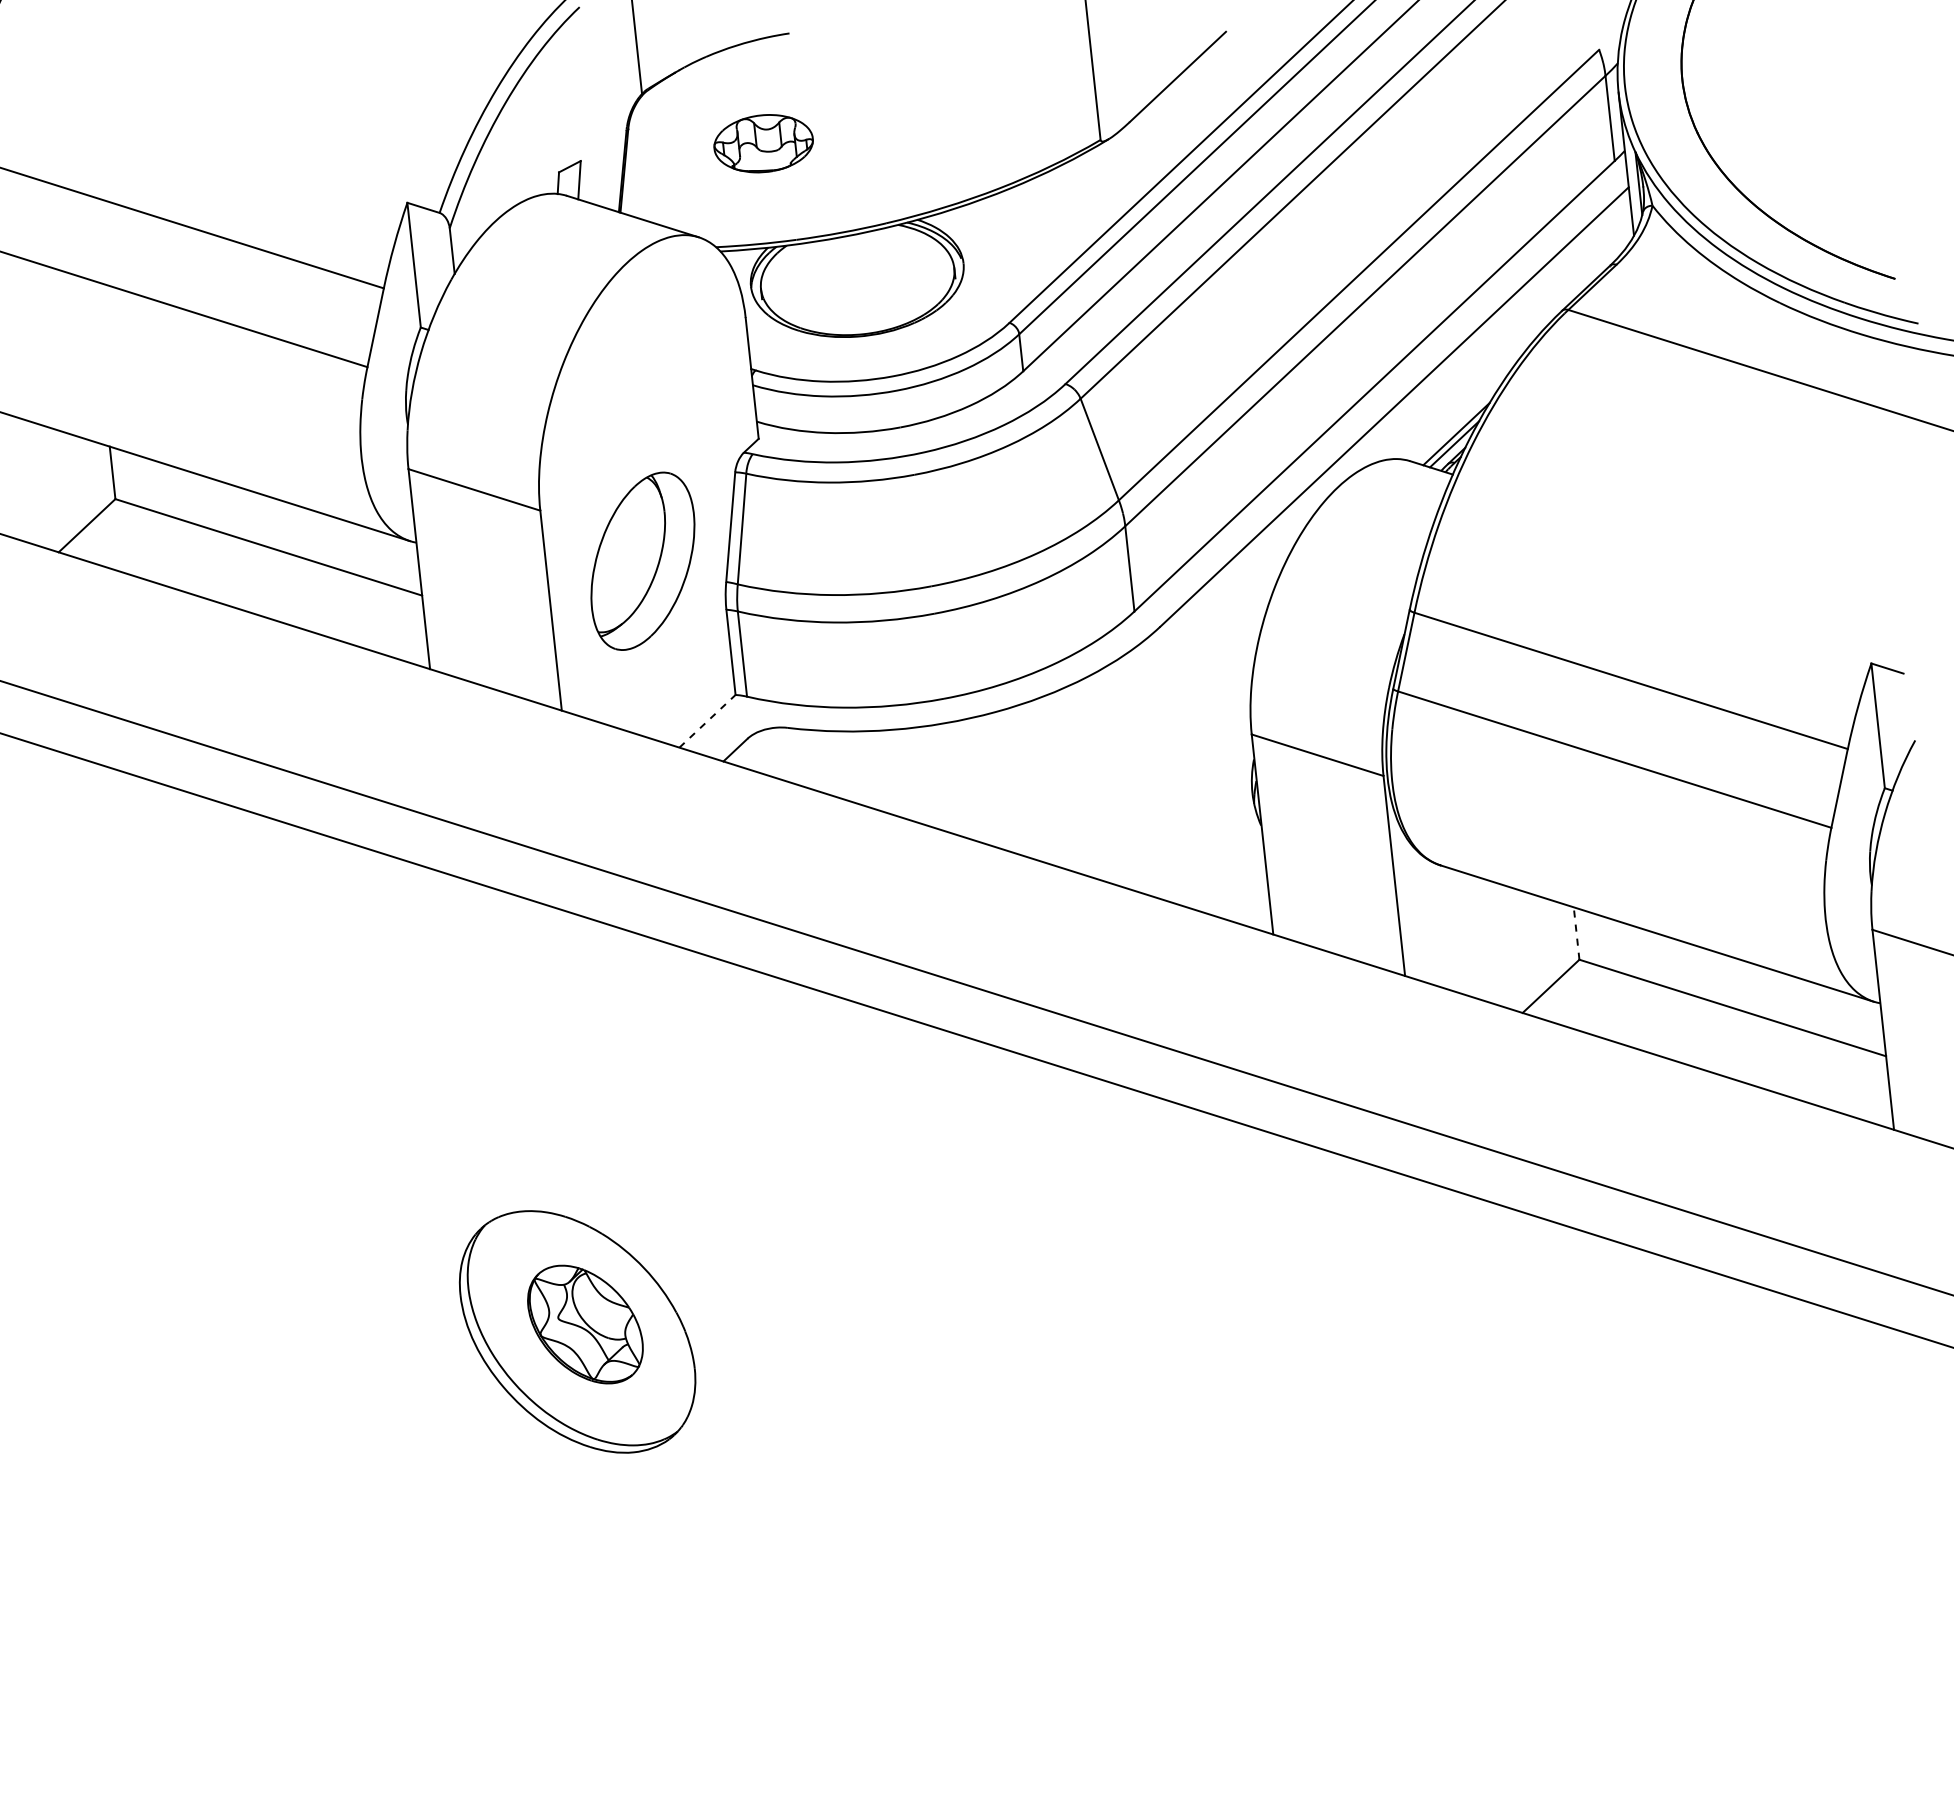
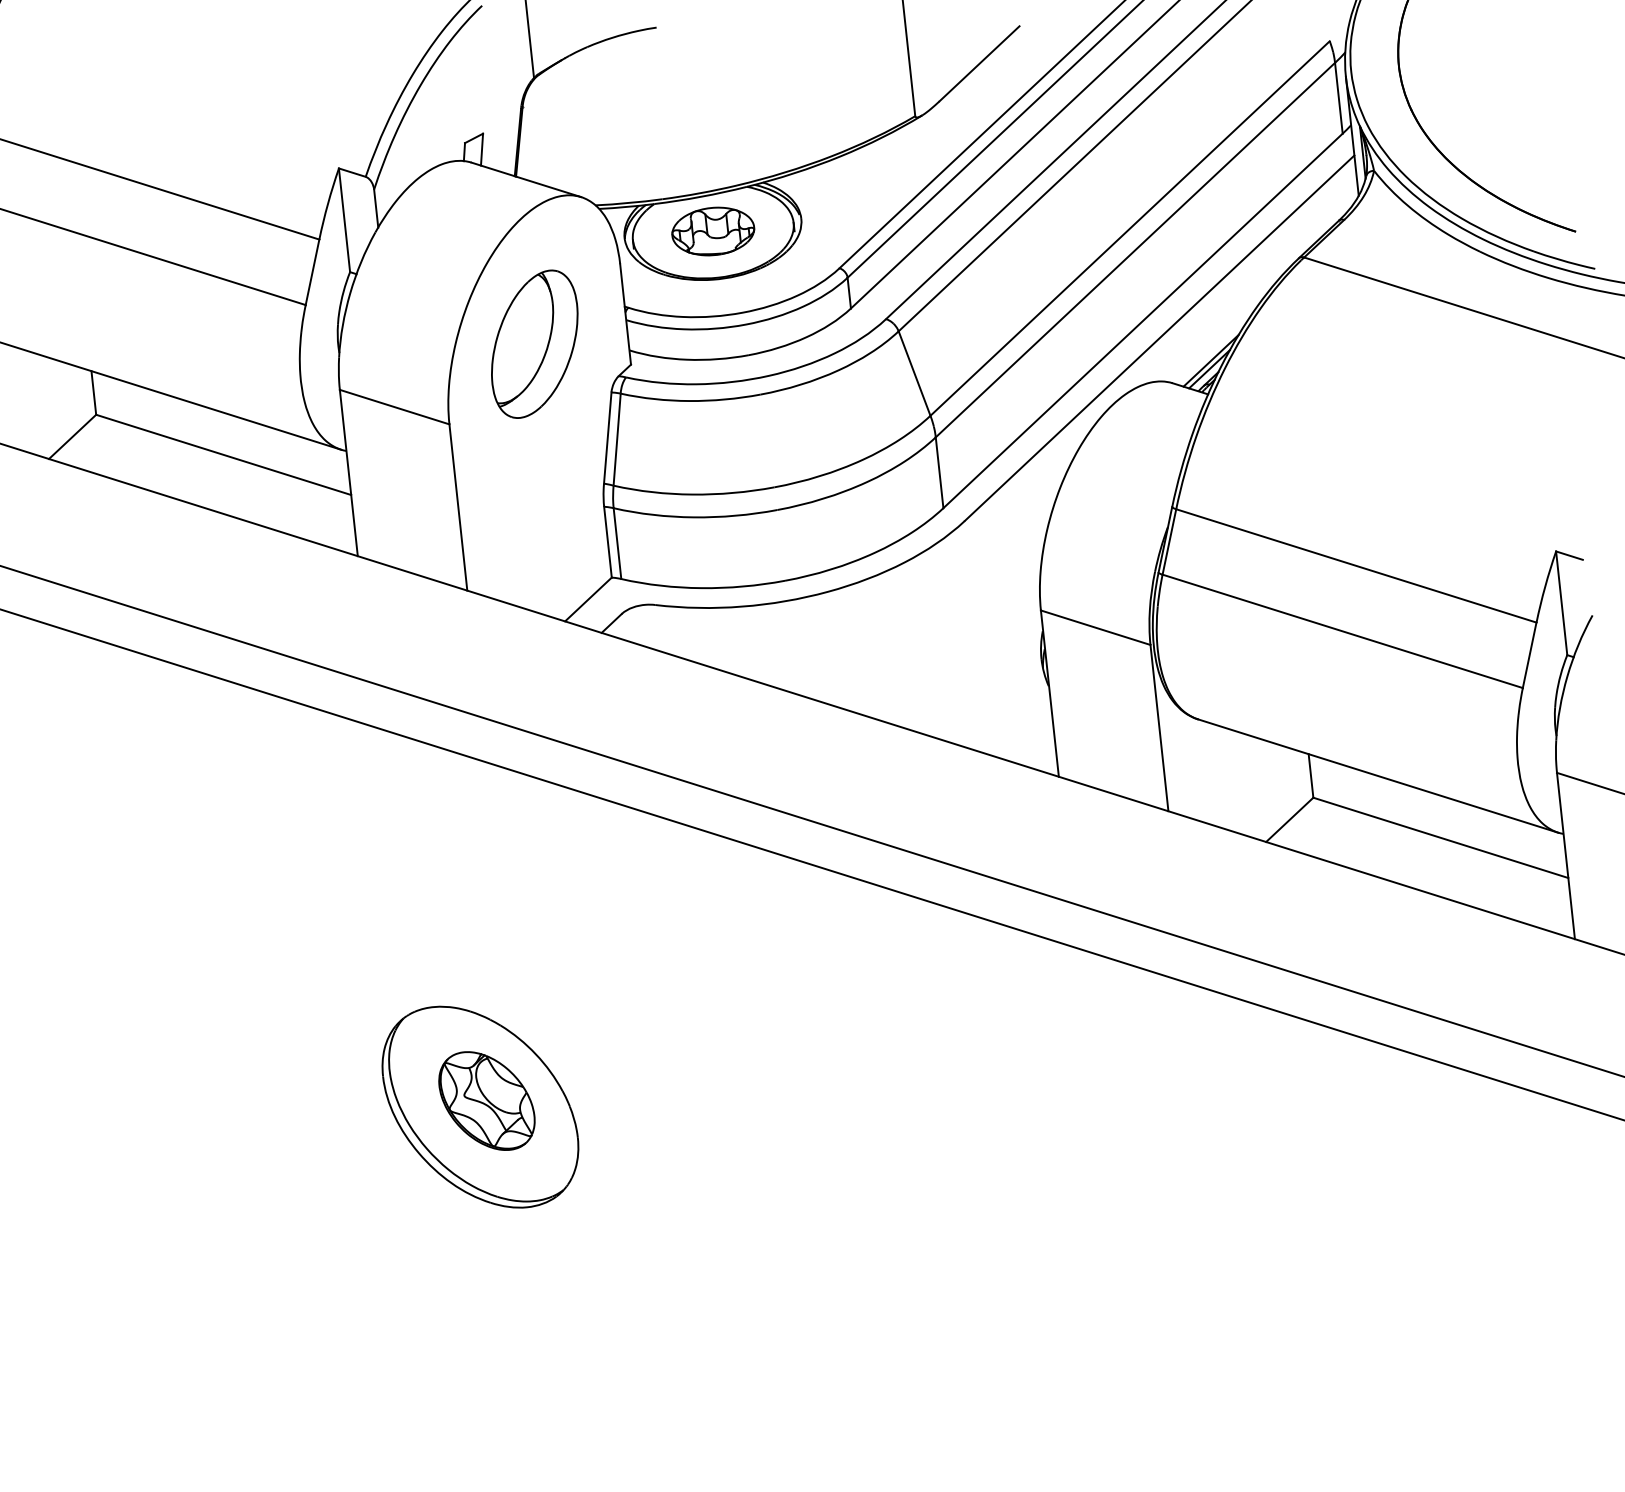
part: (763, 143) -> (713, 231), moved
part: (642, 560) -> (534, 343), moved
line: (707, 720) -> (588, 598), dashed -> solid
line: (1576, 933) -> (1310, 775), dashed -> solid

